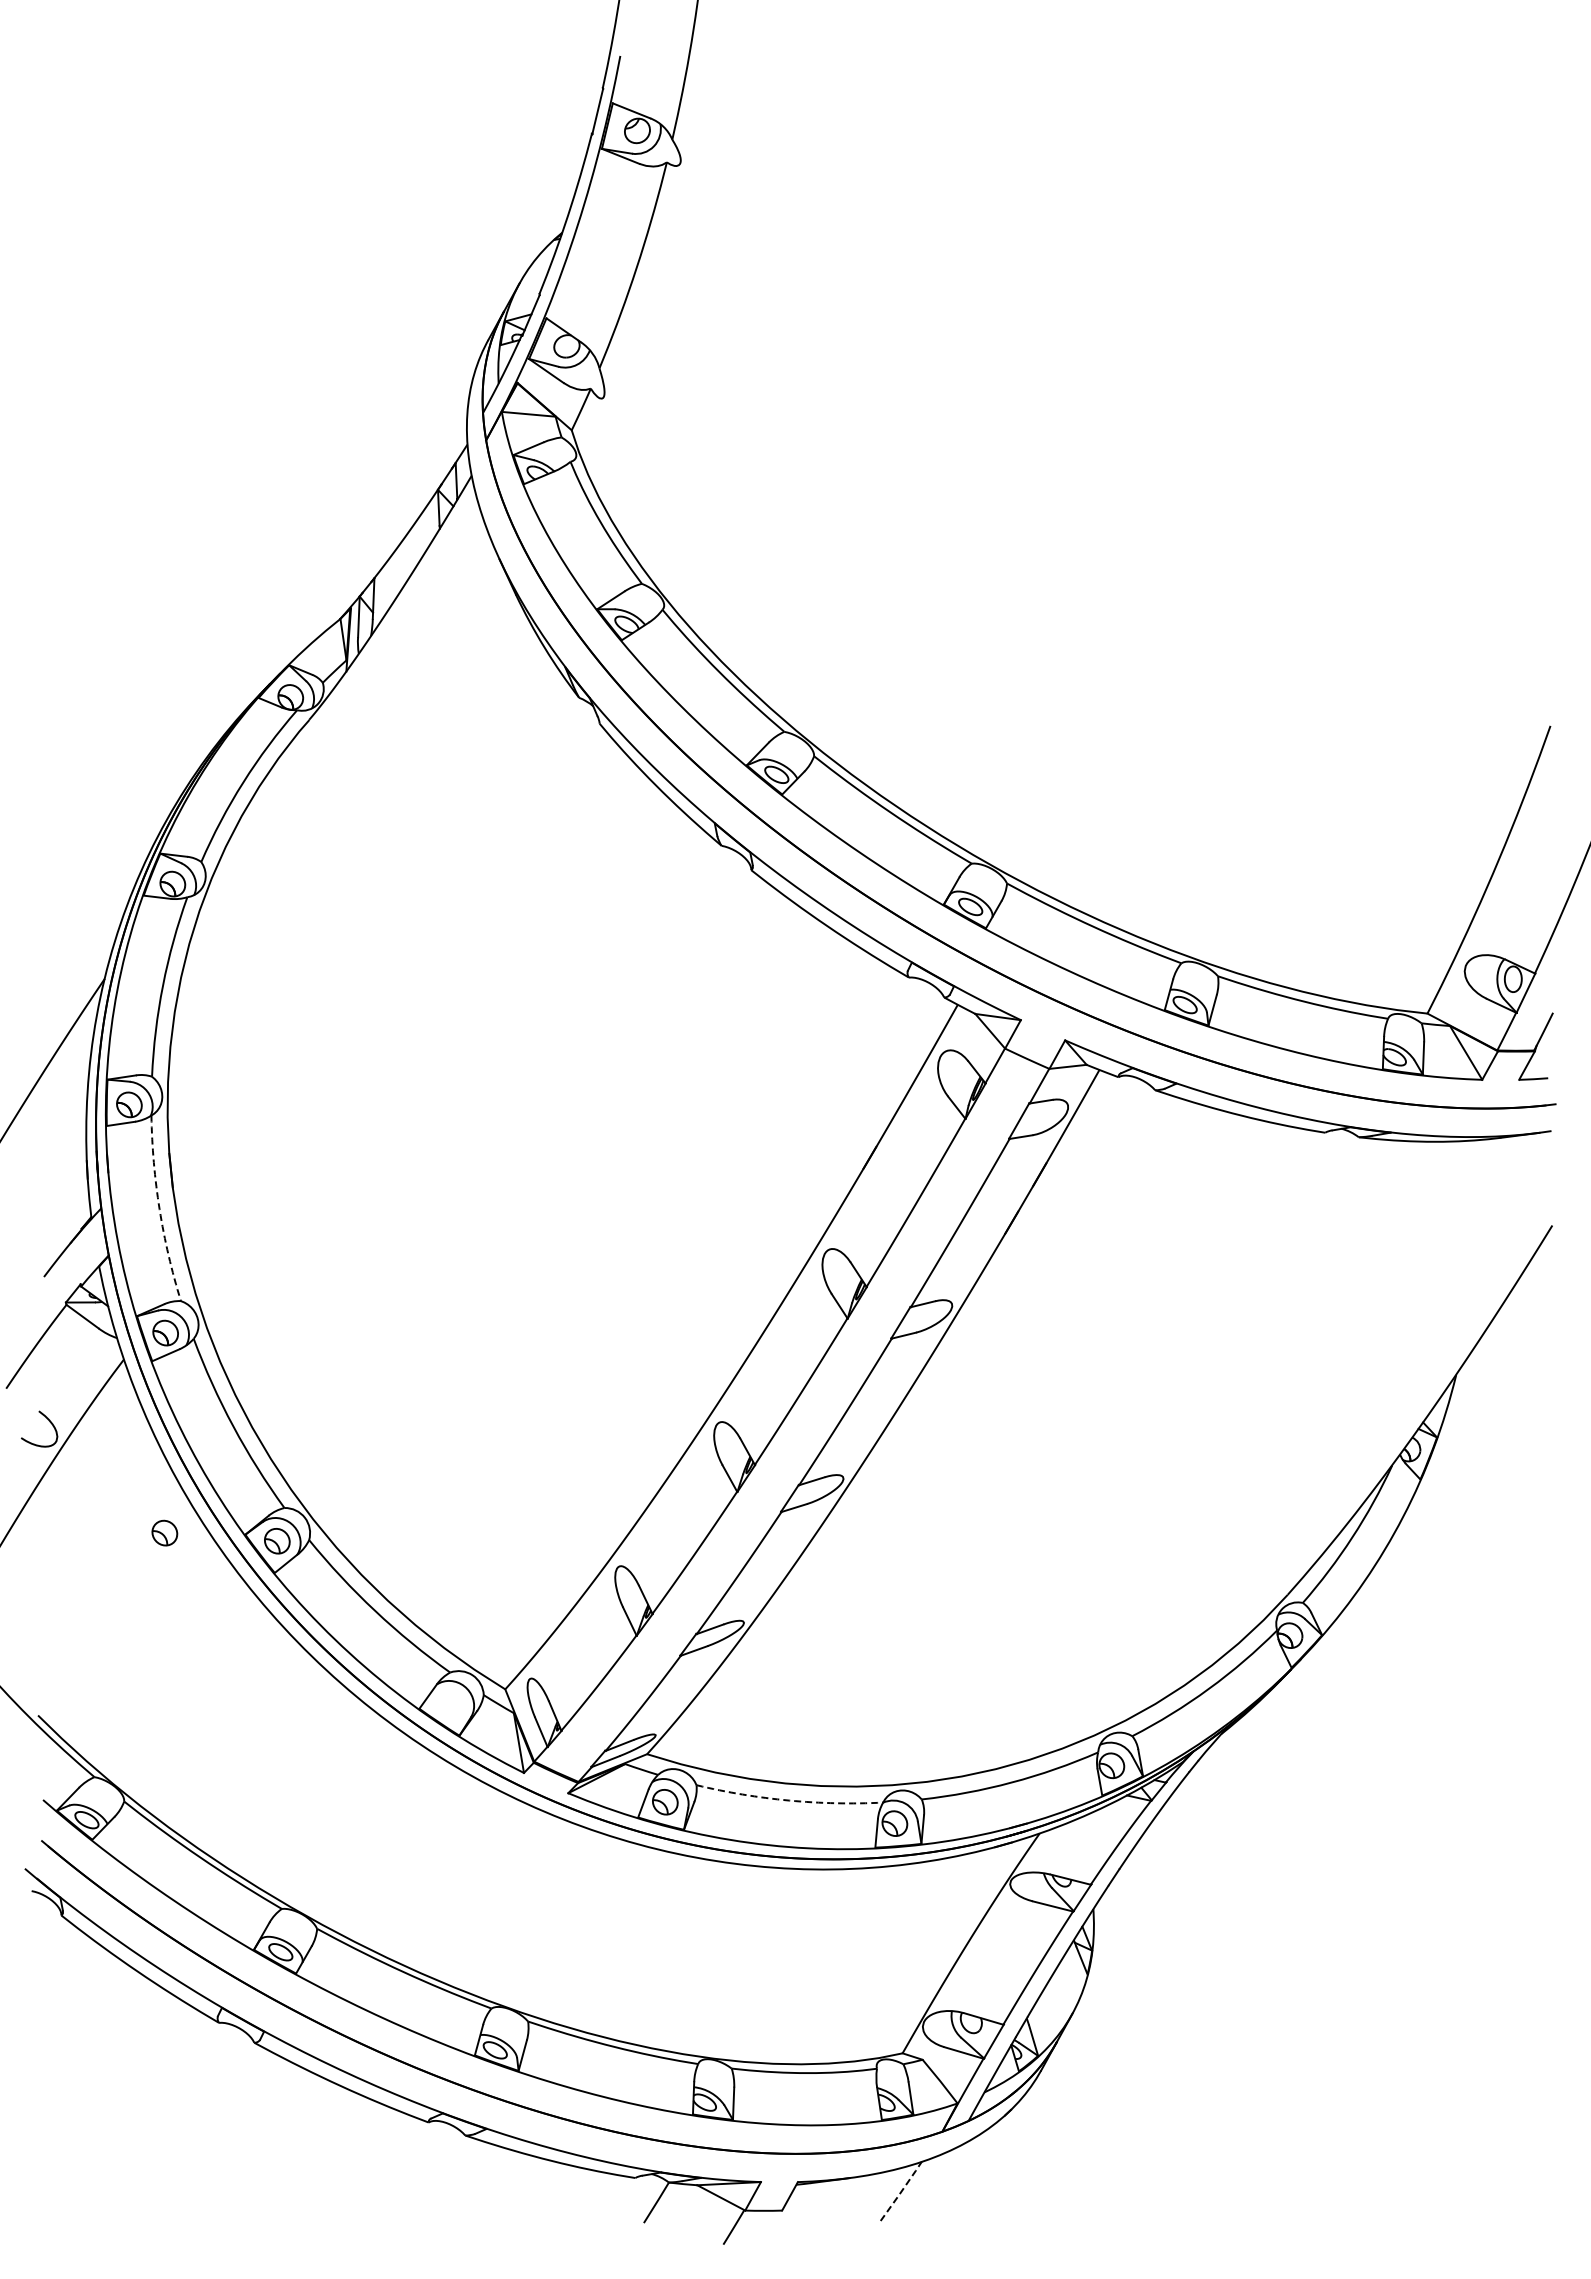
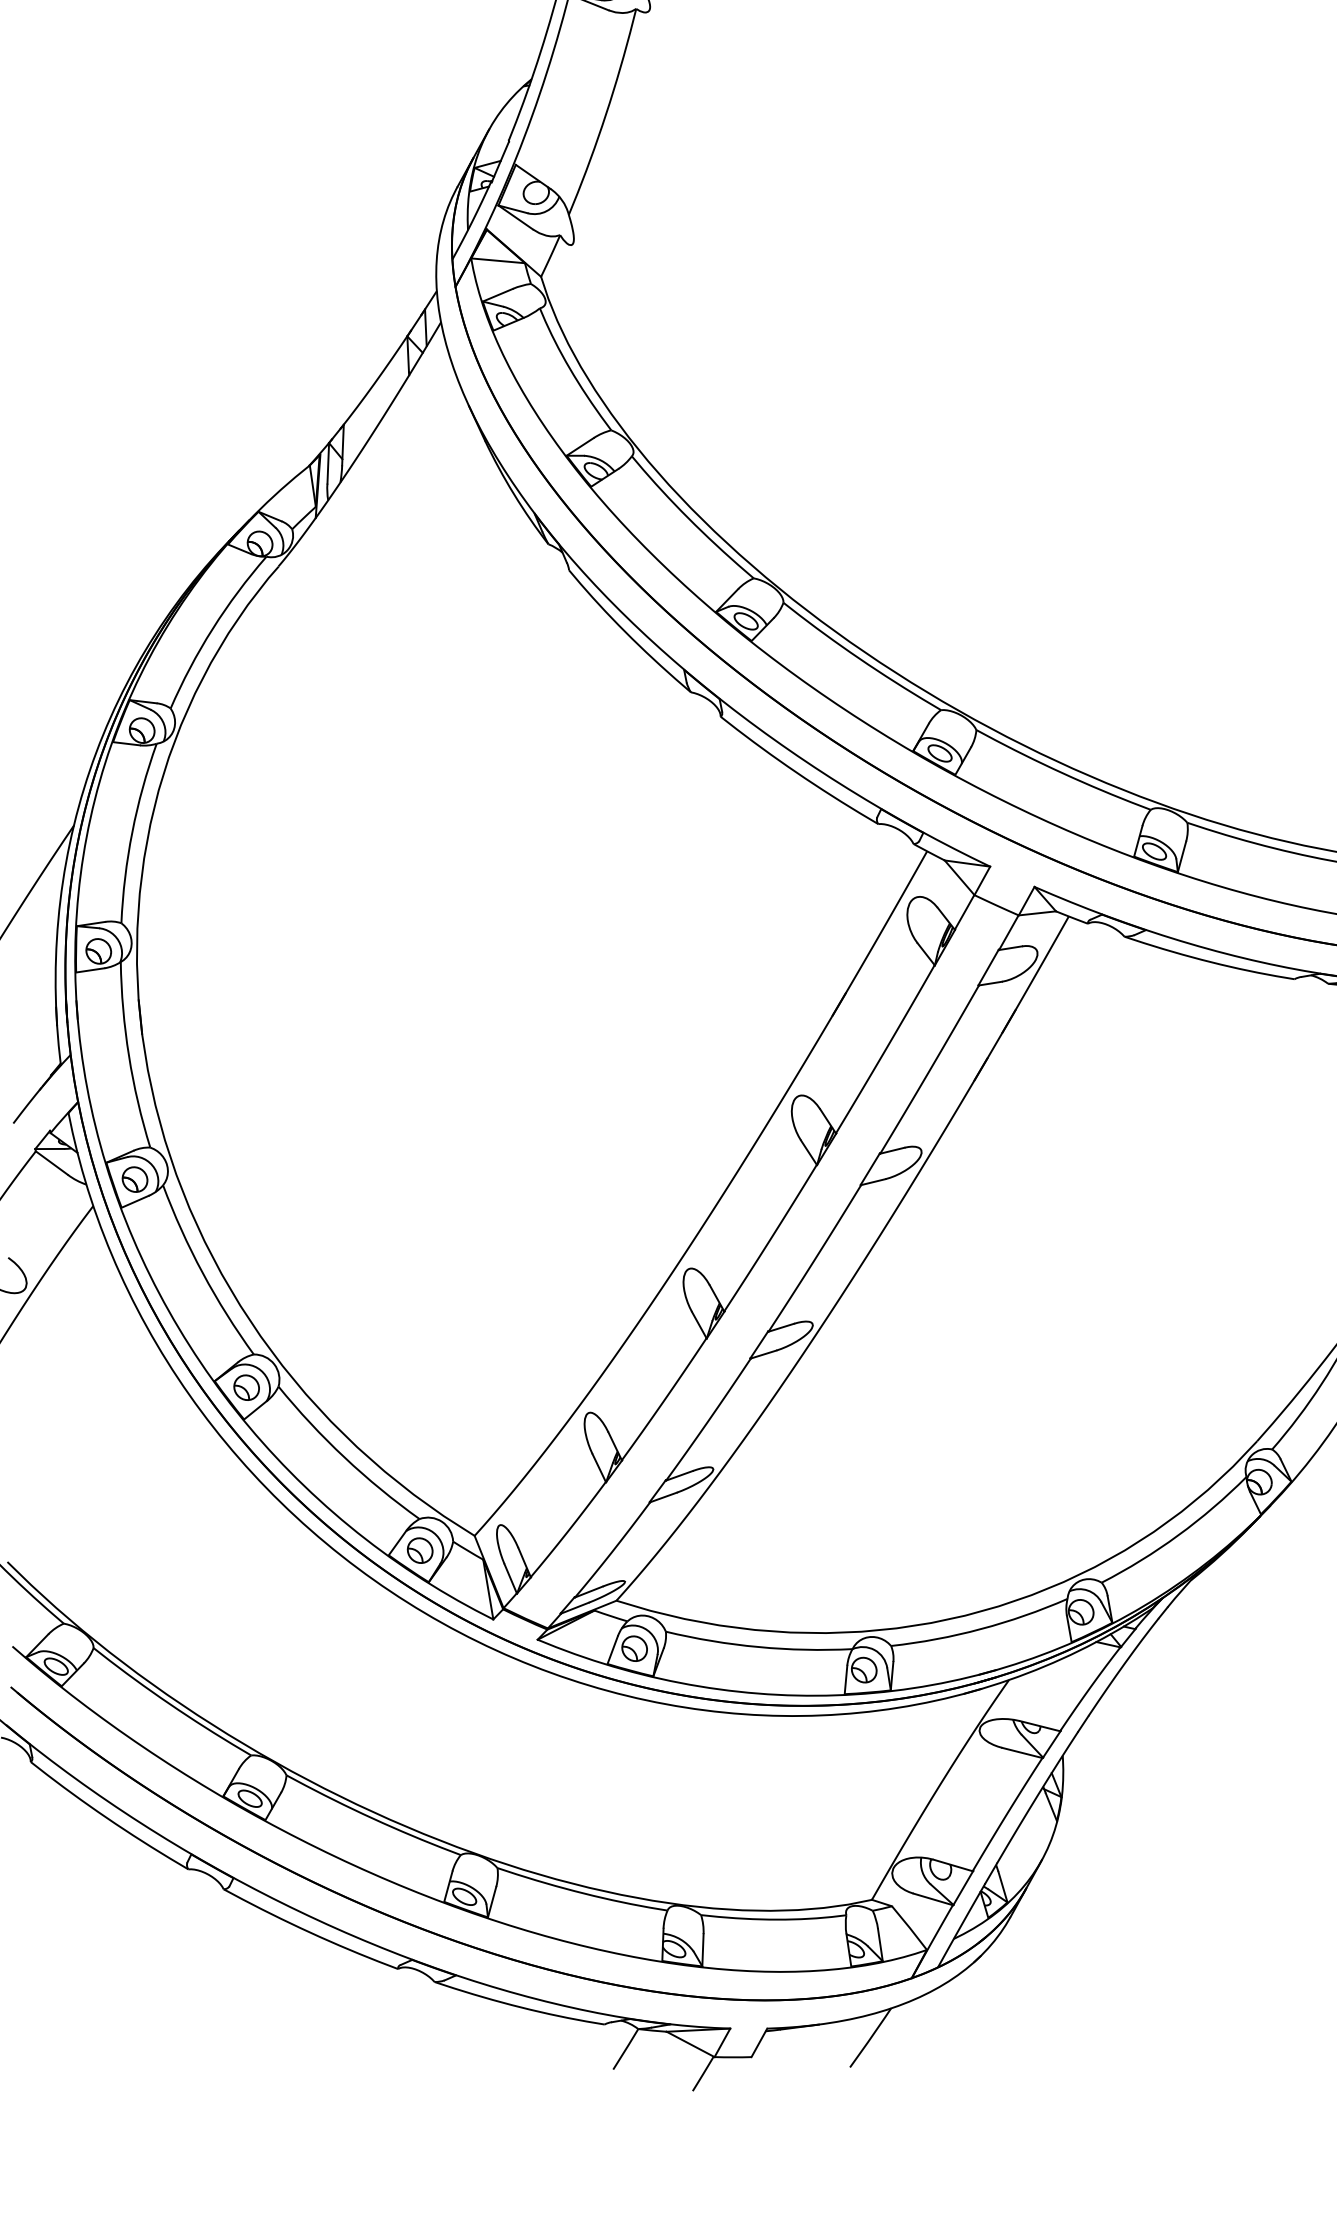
arc: (159, 1209) -> (128, 1056), dashed -> solid
part: (164, 1532) -> (419, 1550), moved
arc: (789, 1800) -> (758, 1647), dashed -> solid
line: (901, 2191) -> (870, 2038), dashed -> solid

